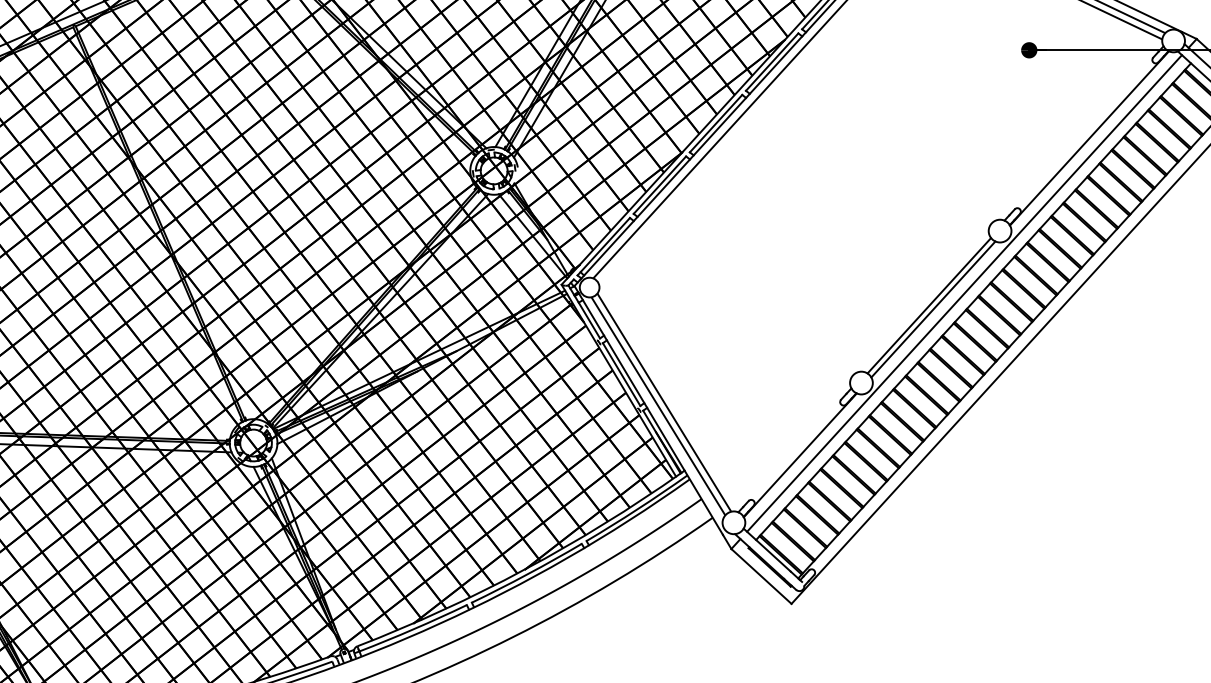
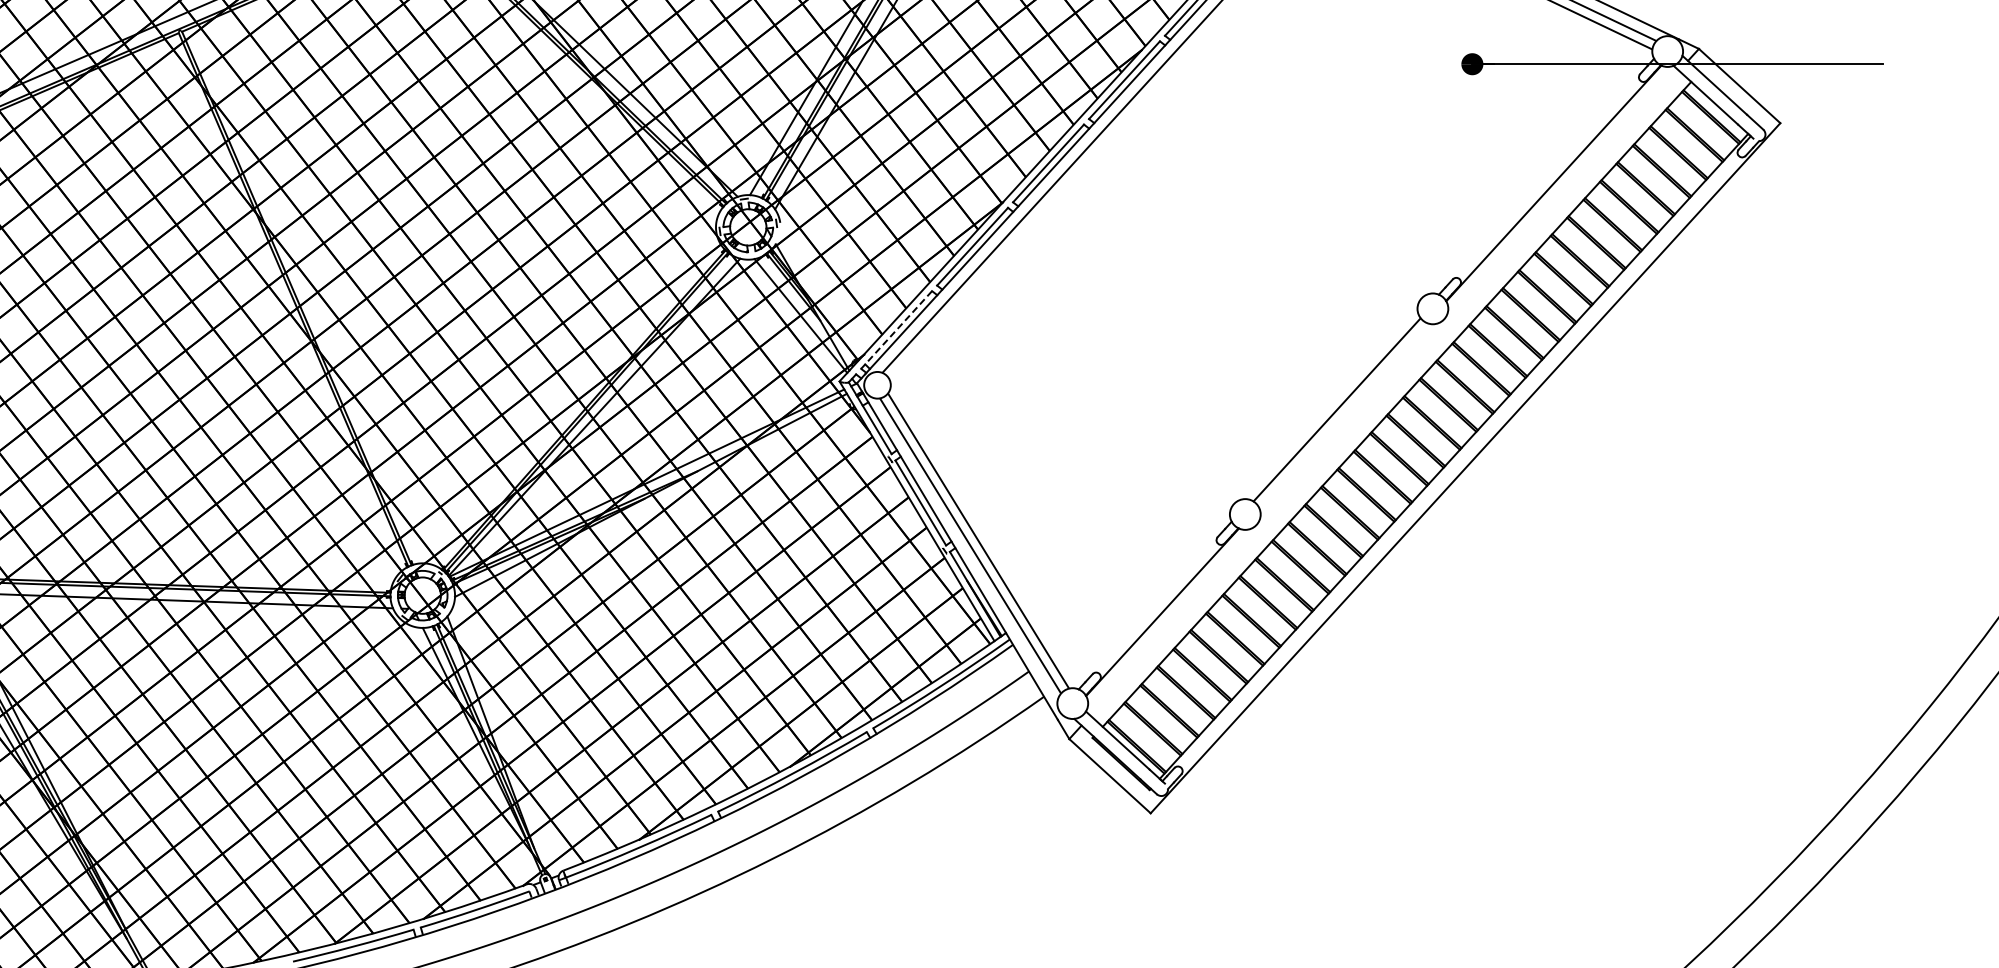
line: (603, 247) -> (896, 330), solid -> dashed
line: (964, 292) -> (1384, 392), removed
line: (933, 309) -> (1342, 414), removed

